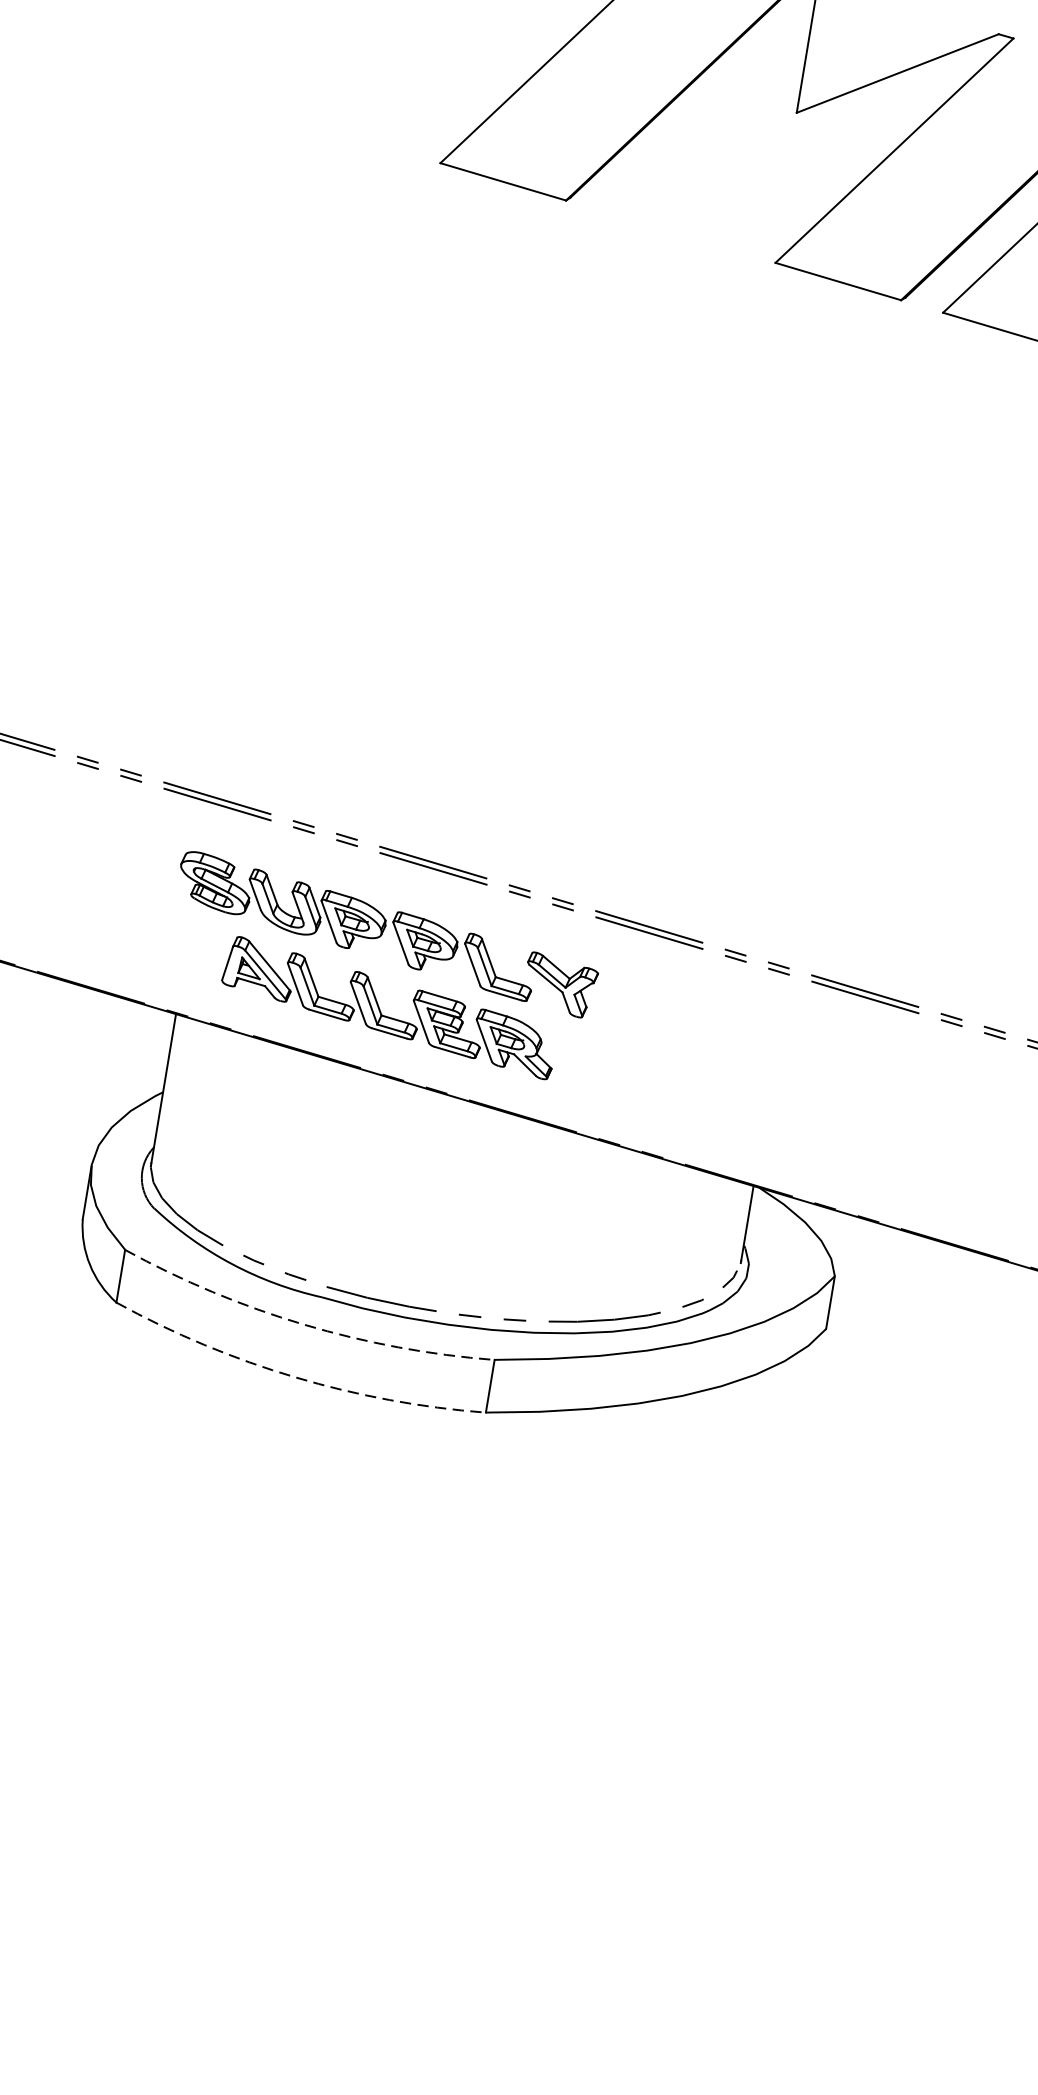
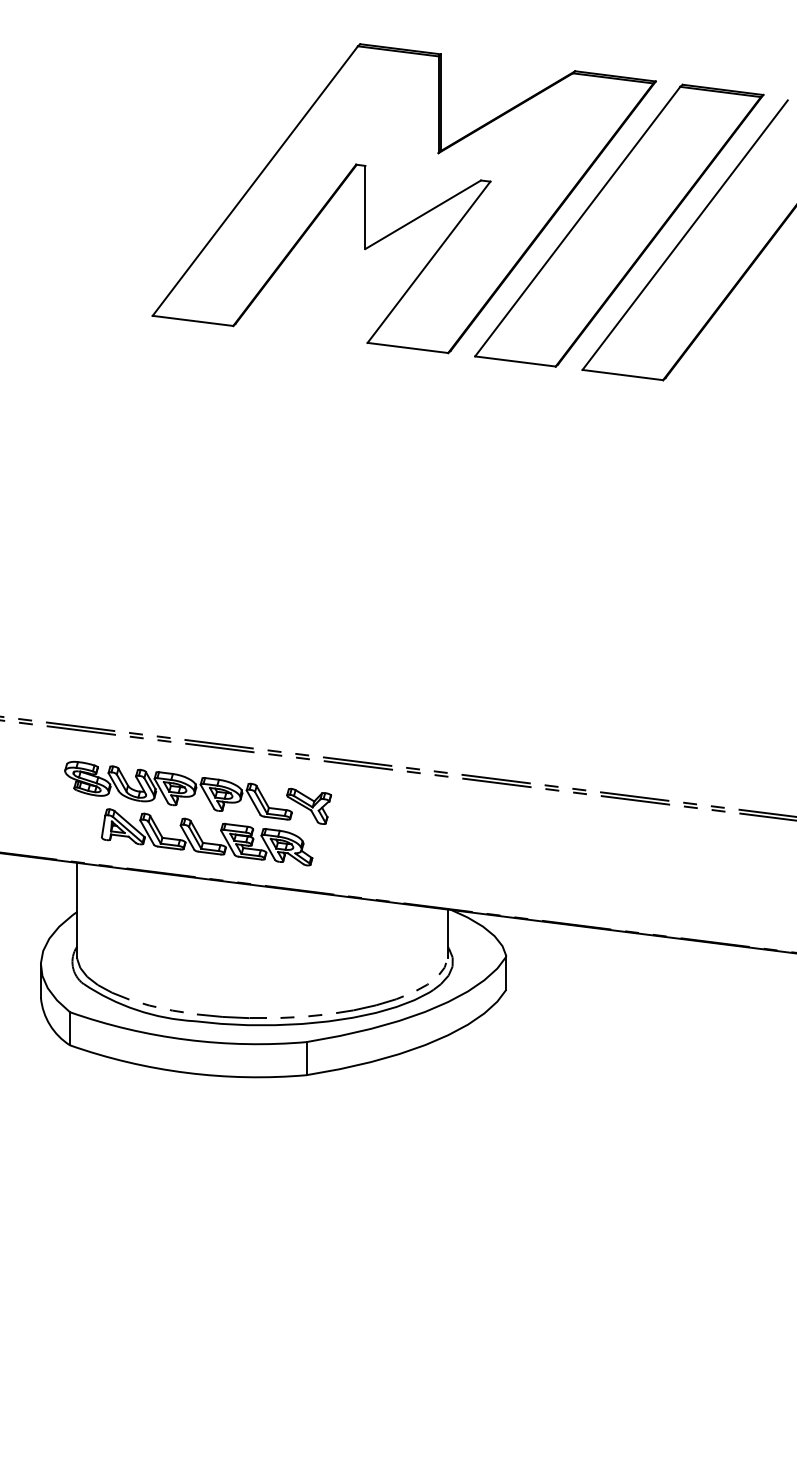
arc: (303, 1324) -> (186, 1039), dashed -> solid
arc: (294, 1376) -> (186, 1072), dashed -> solid

